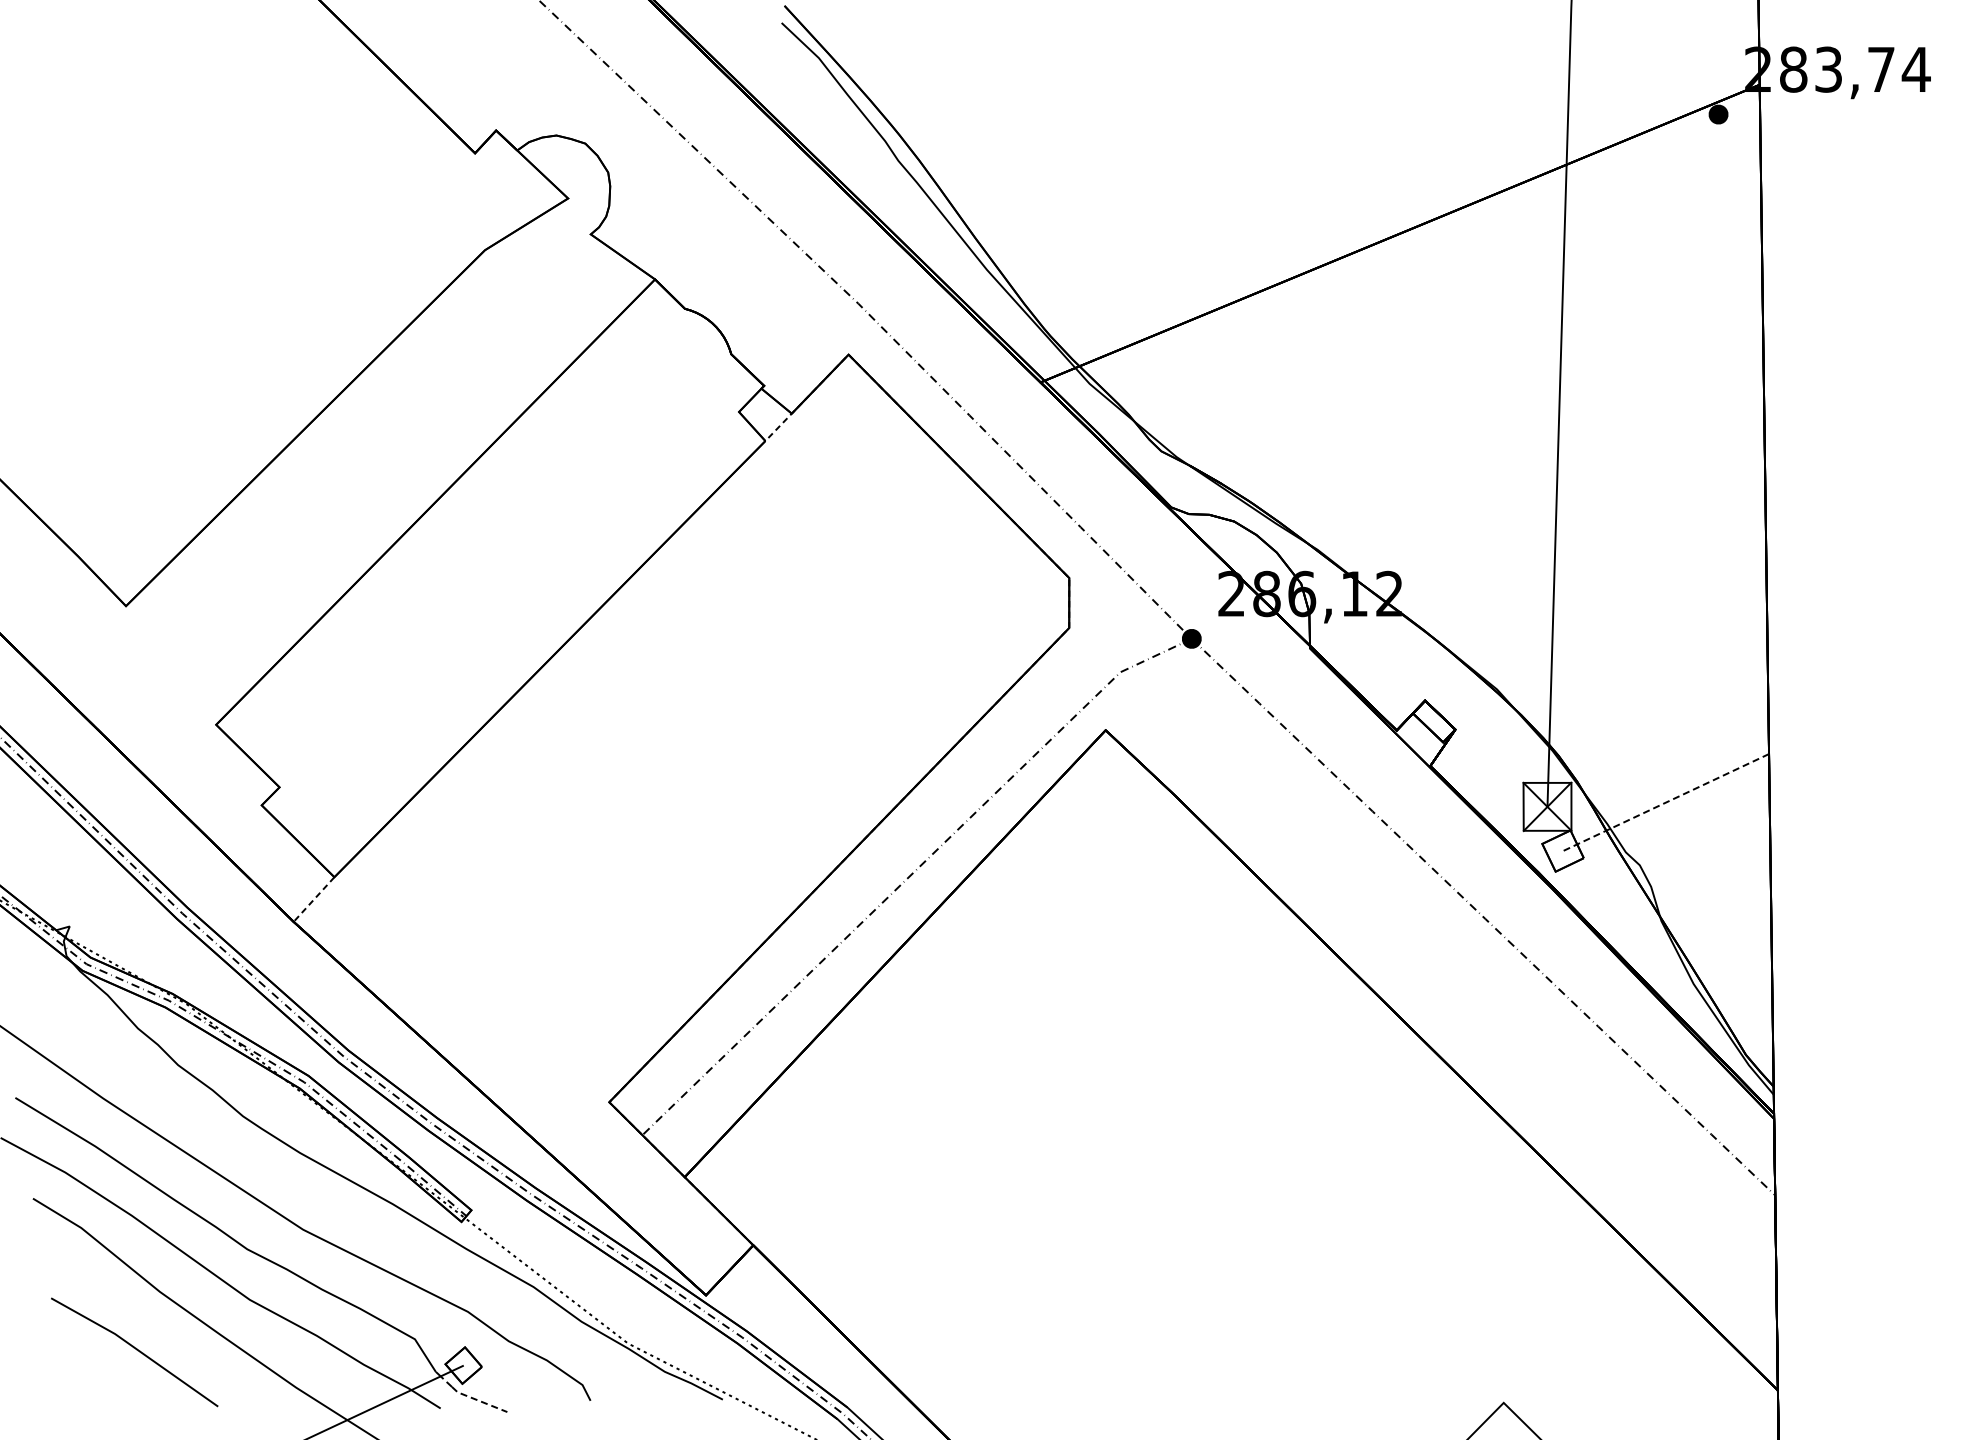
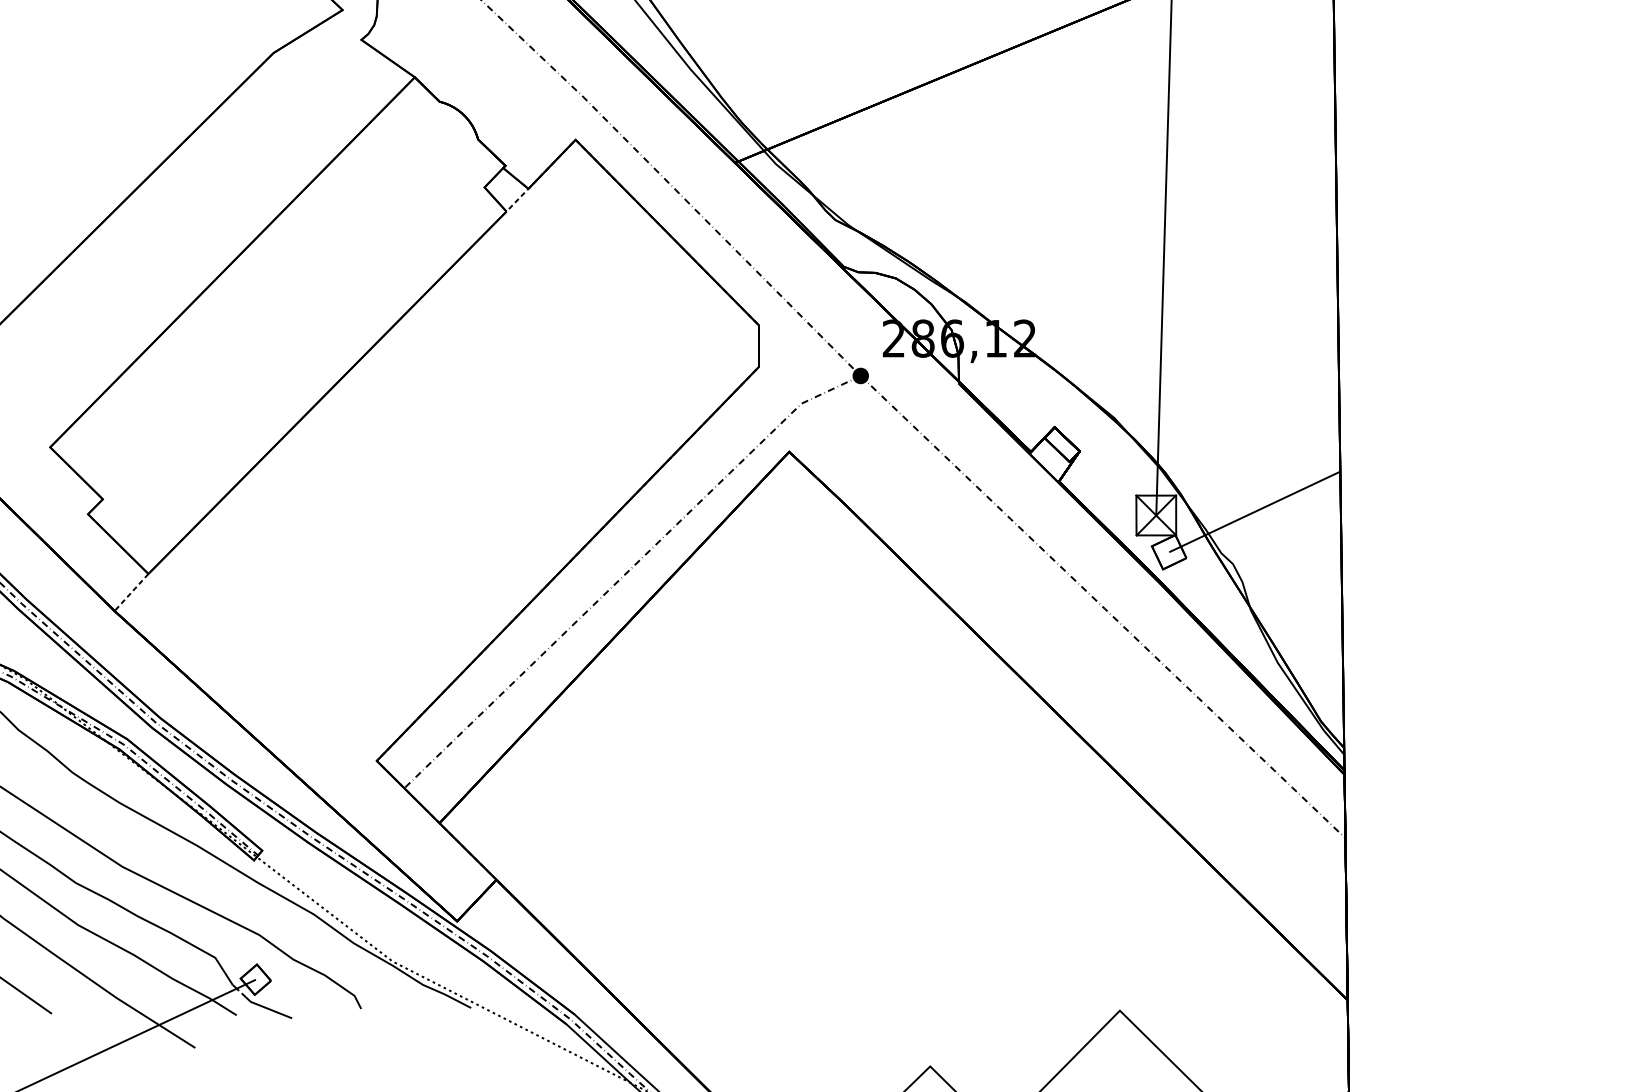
line: (1666, 802) -> (1255, 511), dashed -> solid
line: (478, 1400) -> (268, 1008), dashed -> solid

